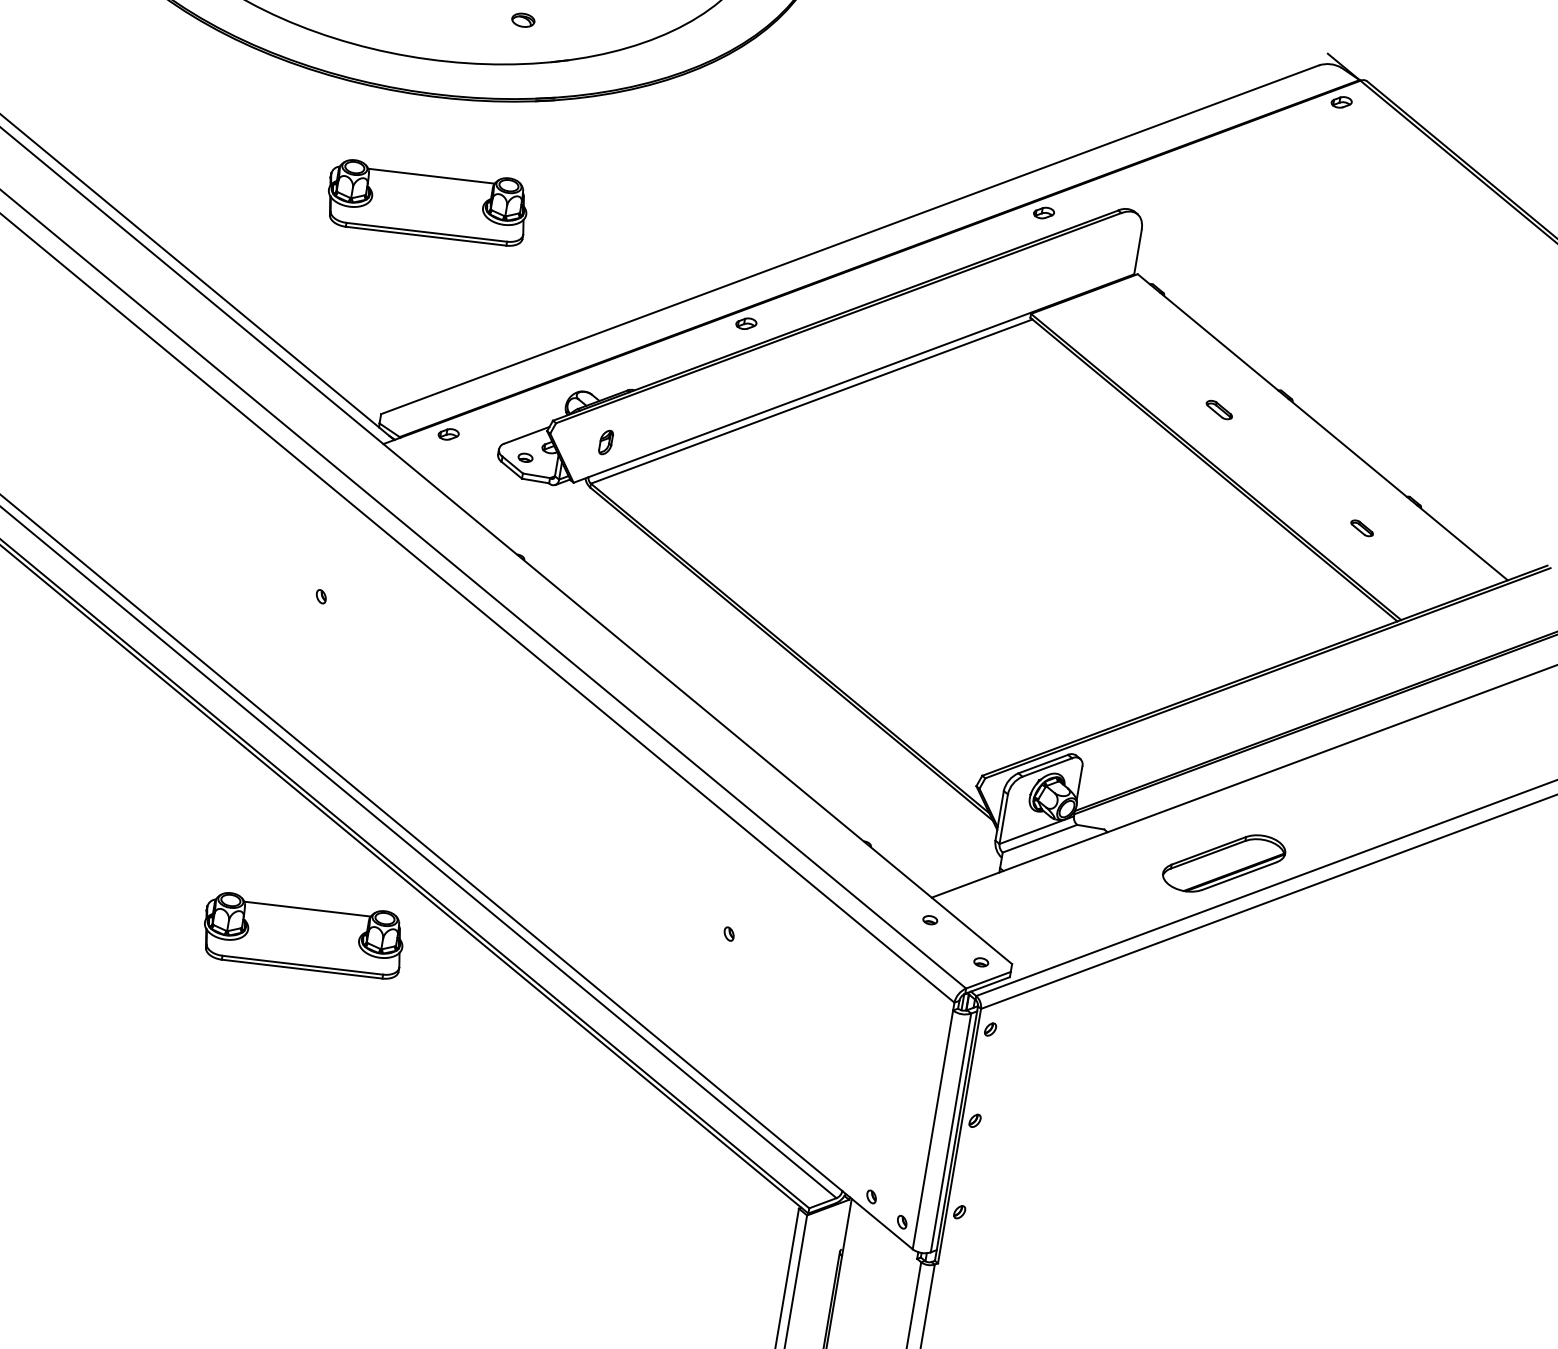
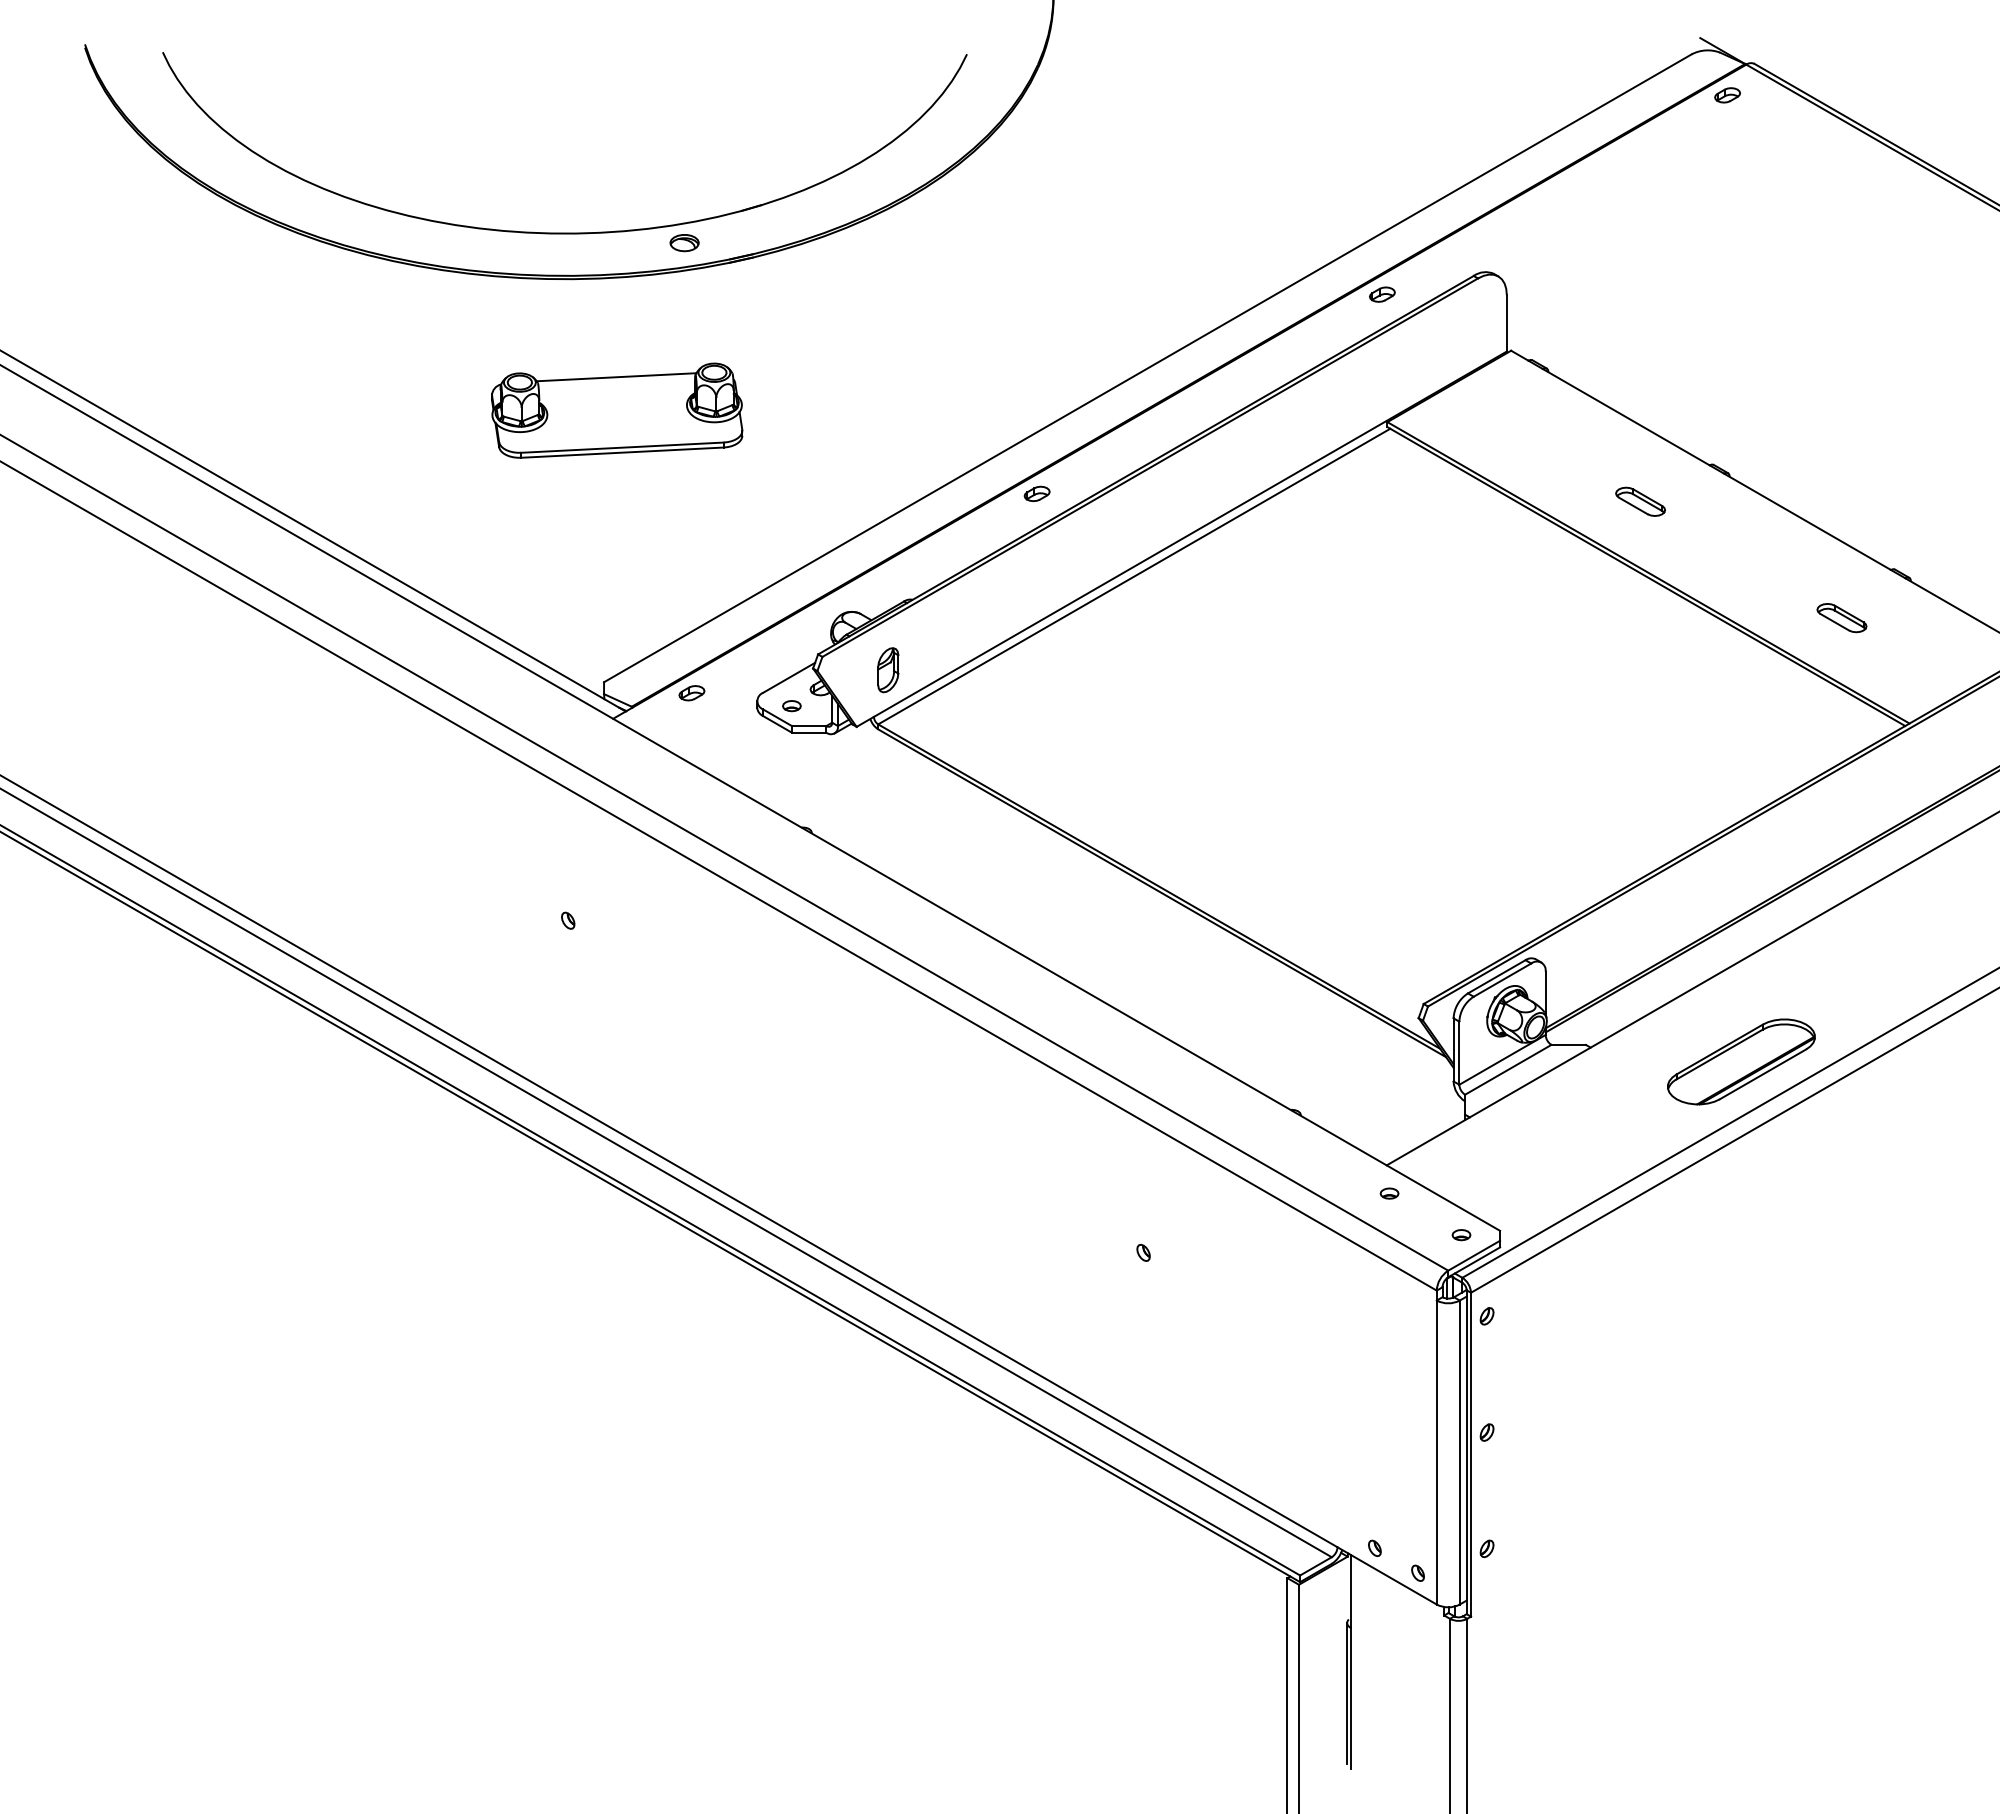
part: (523, 20) -> (684, 243), moved
part: (1219, 409) -> (1640, 501), size x1.43
part: (606, 442) -> (888, 670), size x1.43
part: (1361, 528) -> (1841, 618), size x1.67
part: (303, 935) -> (617, 1343), removed

